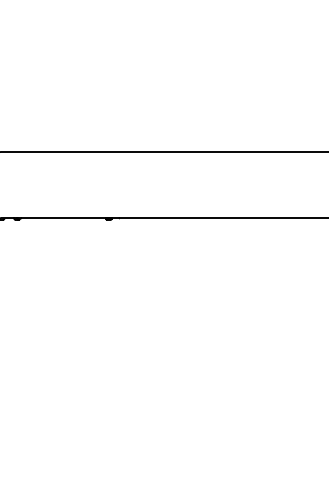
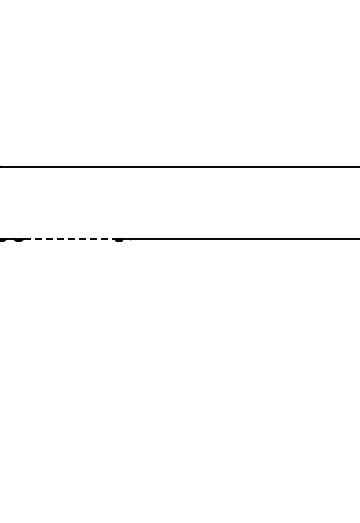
line: (64, 218) -> (70, 239), solid -> dashed

